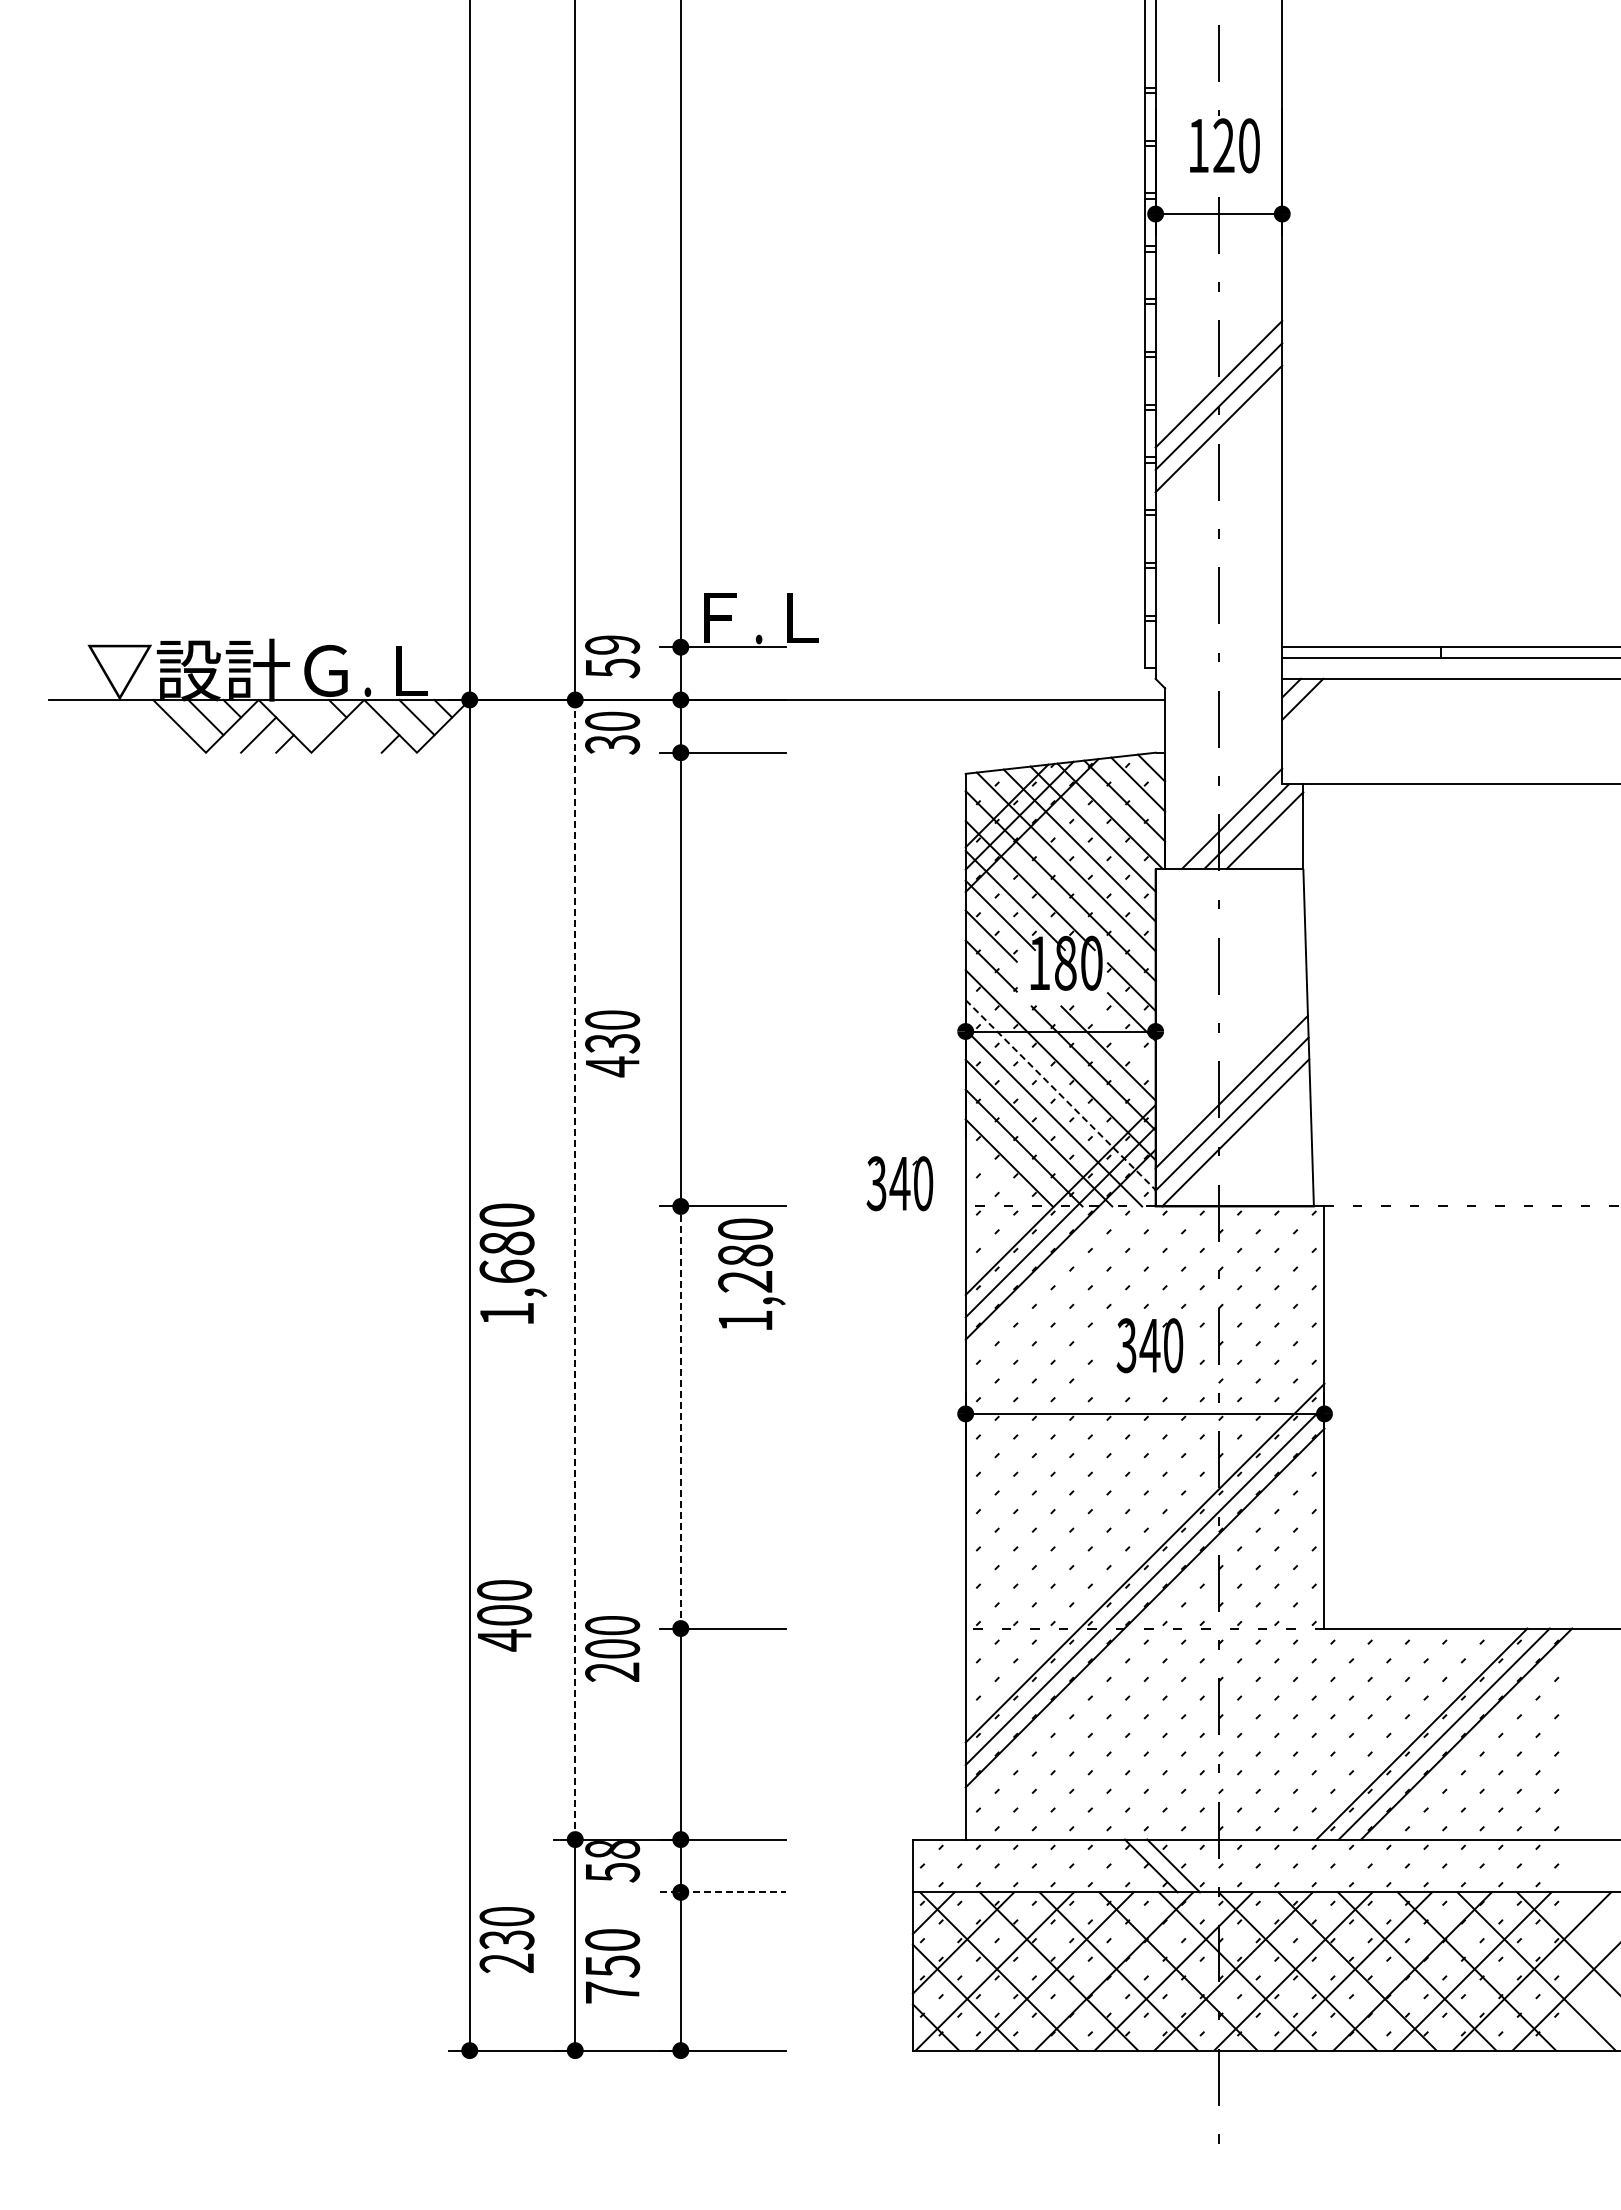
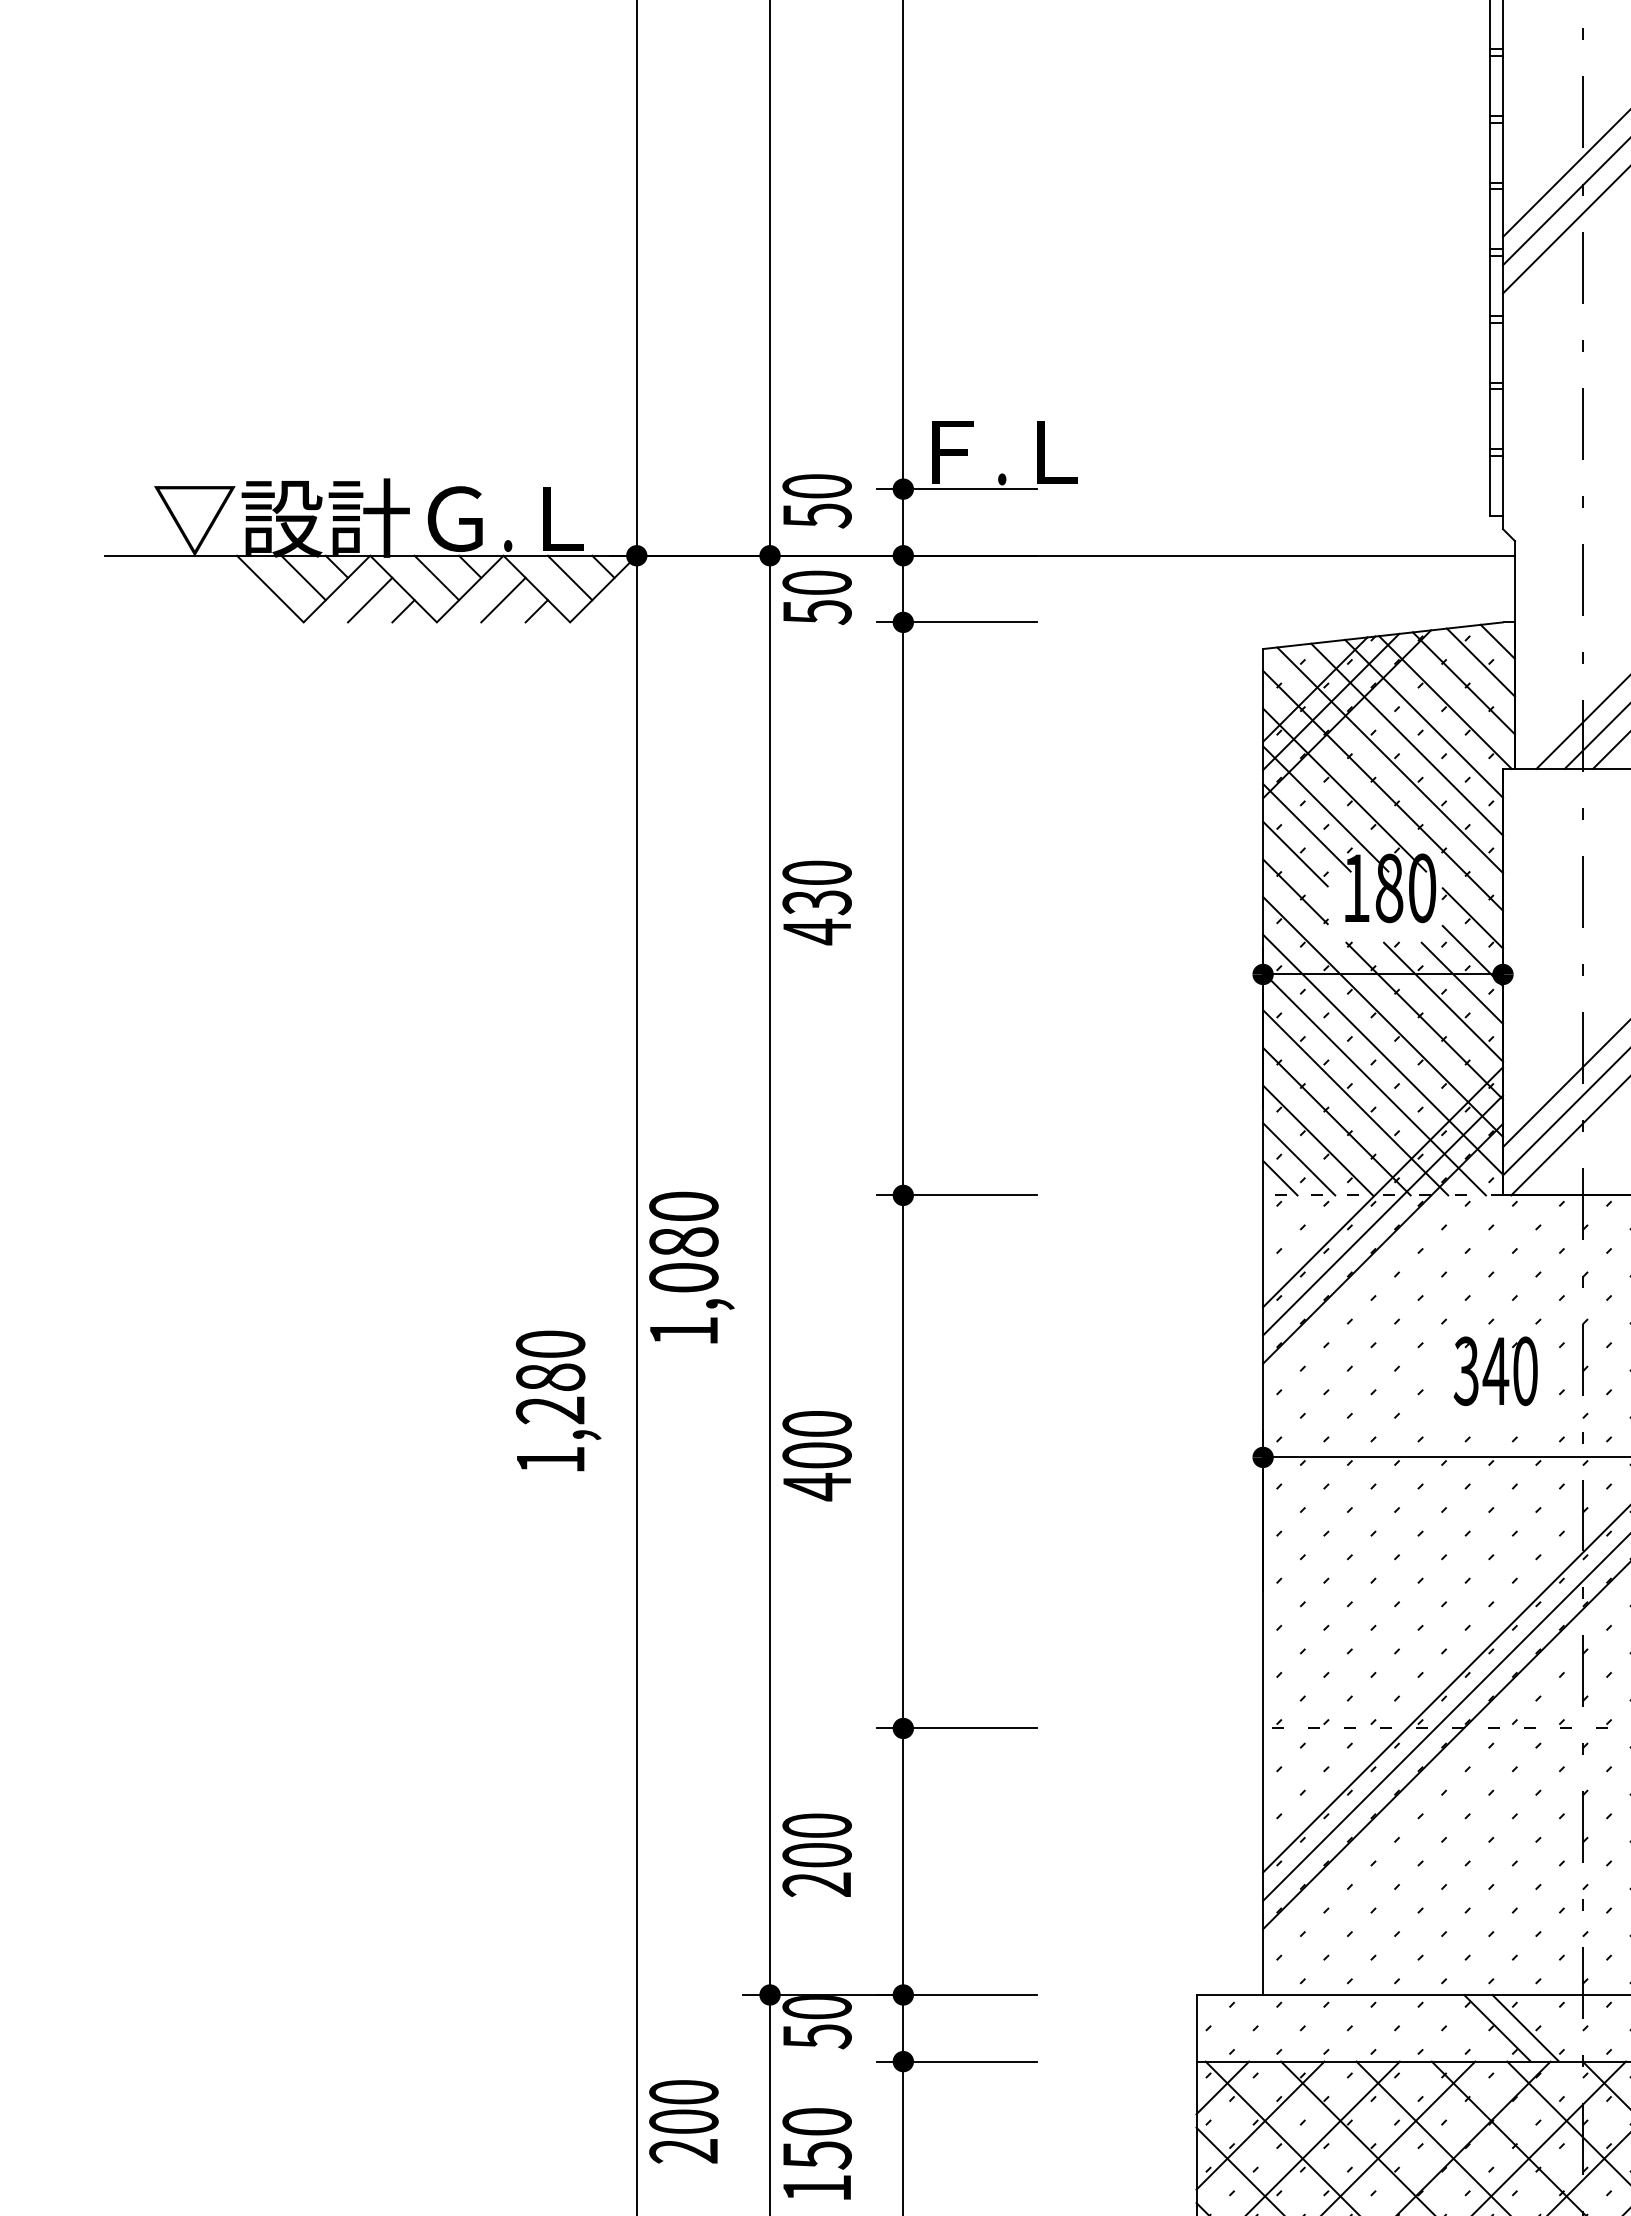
text: (612, 644) -> (817, 485), 59 -> 50
line: (310, 717) -> (435, 577), added
line: (363, 734) -> (502, 599), added
text: (612, 744) -> (817, 611), 30 -> 50
line: (1123, 1038) -> (1462, 983), added
text: (612, 1043) -> (817, 902), moved
line: (1061, 1095) -> (1384, 1055), dashed -> solid
line: (993, 1177) -> (1298, 1158), added
part: (899, 1183) -> (1179, 1166), removed
line: (978, 1192) -> (1279, 1177), added
line: (575, 1269) -> (770, 1275), dashed -> solid
text: (506, 1271) -> (683, 1277), 1,680 -> 1,080
text: (751, 1273) -> (558, 1400), moved
line: (680, 1417) -> (902, 1461), dashed -> solid
text: (504, 1615) -> (817, 1455), moved
text: (612, 1648) -> (817, 1854), moved
text: (612, 1849) -> (817, 2007), 58 -> 50
line: (723, 1892) -> (957, 2061), dashed -> solid
text: (506, 1940) -> (683, 2122), 230 -> 200
text: (612, 1992) -> (817, 2188), 750 -> 150

